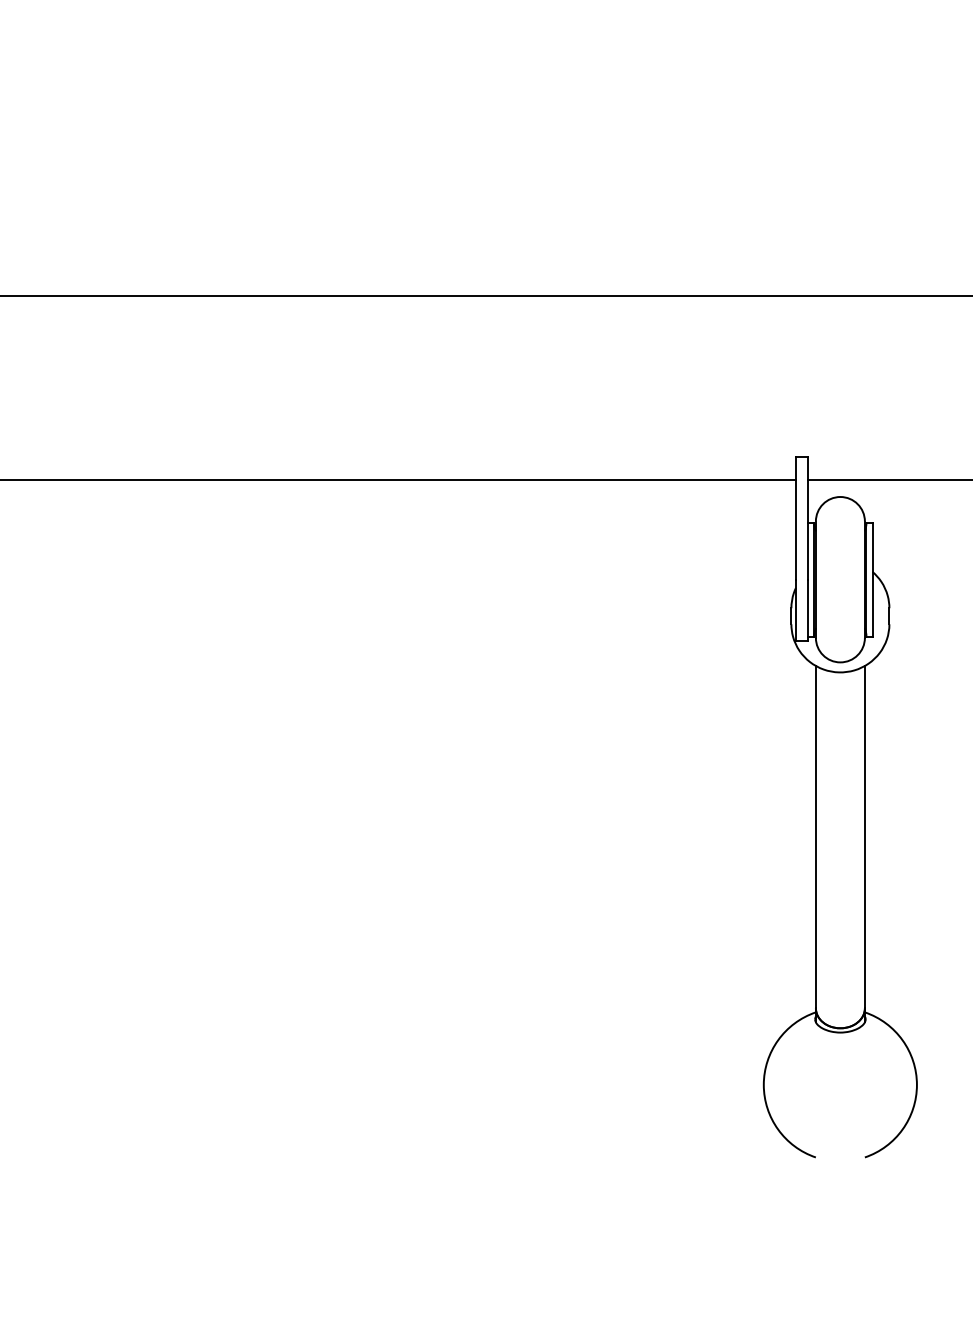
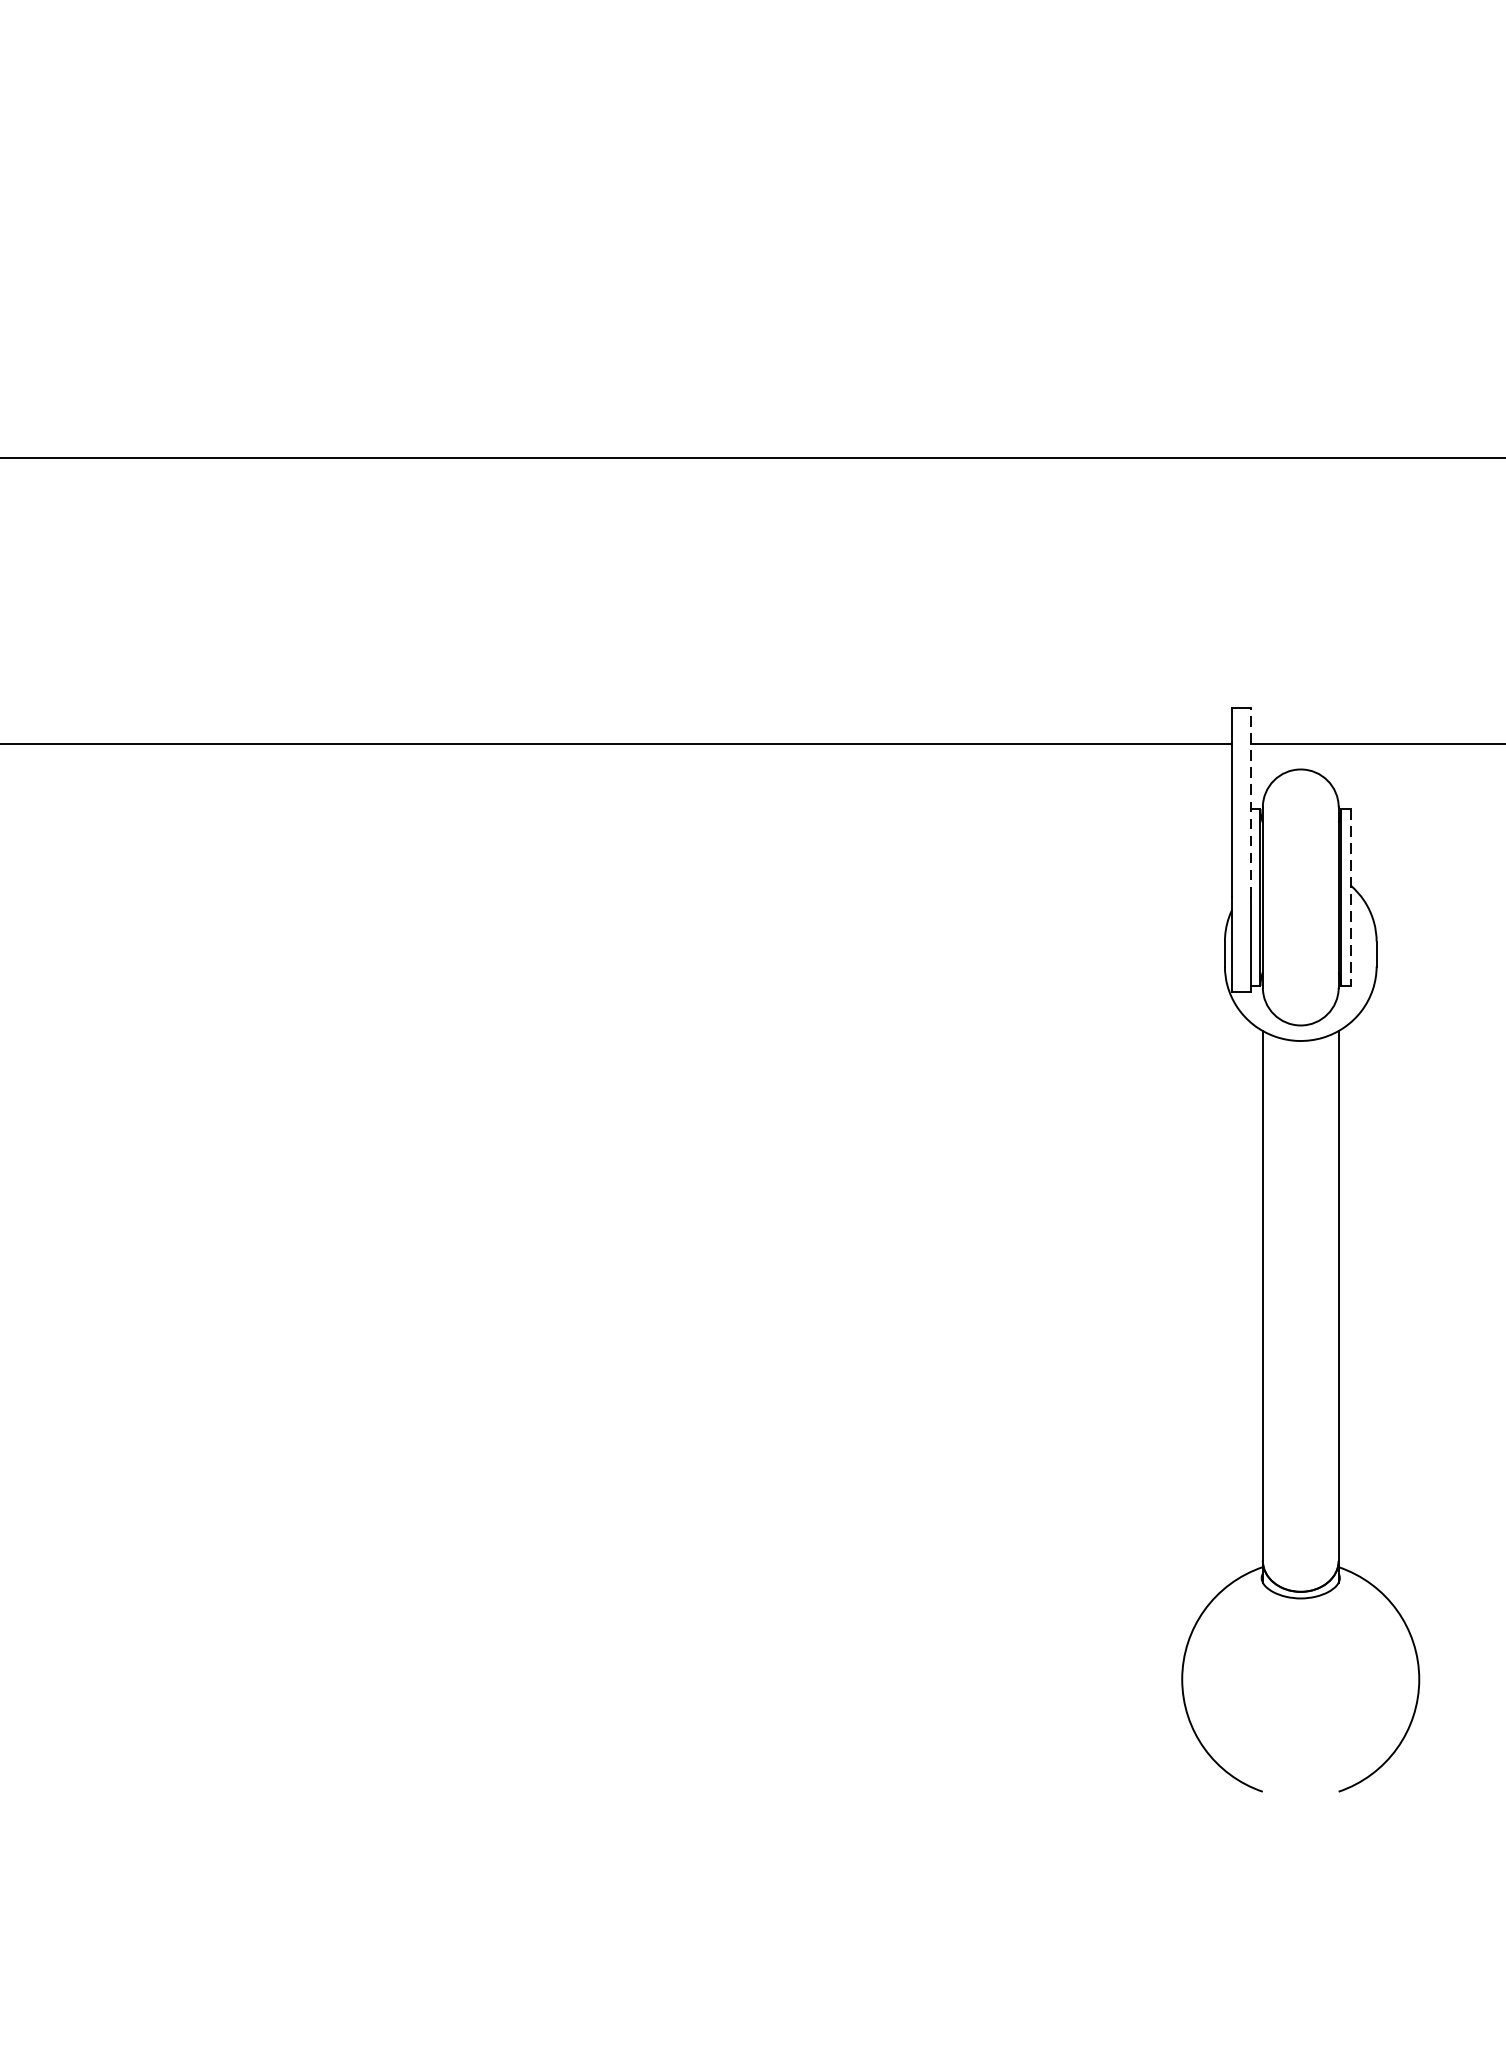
line: (808, 517) -> (1251, 801), solid -> dashed
line: (872, 580) -> (1350, 898), solid -> dashed

